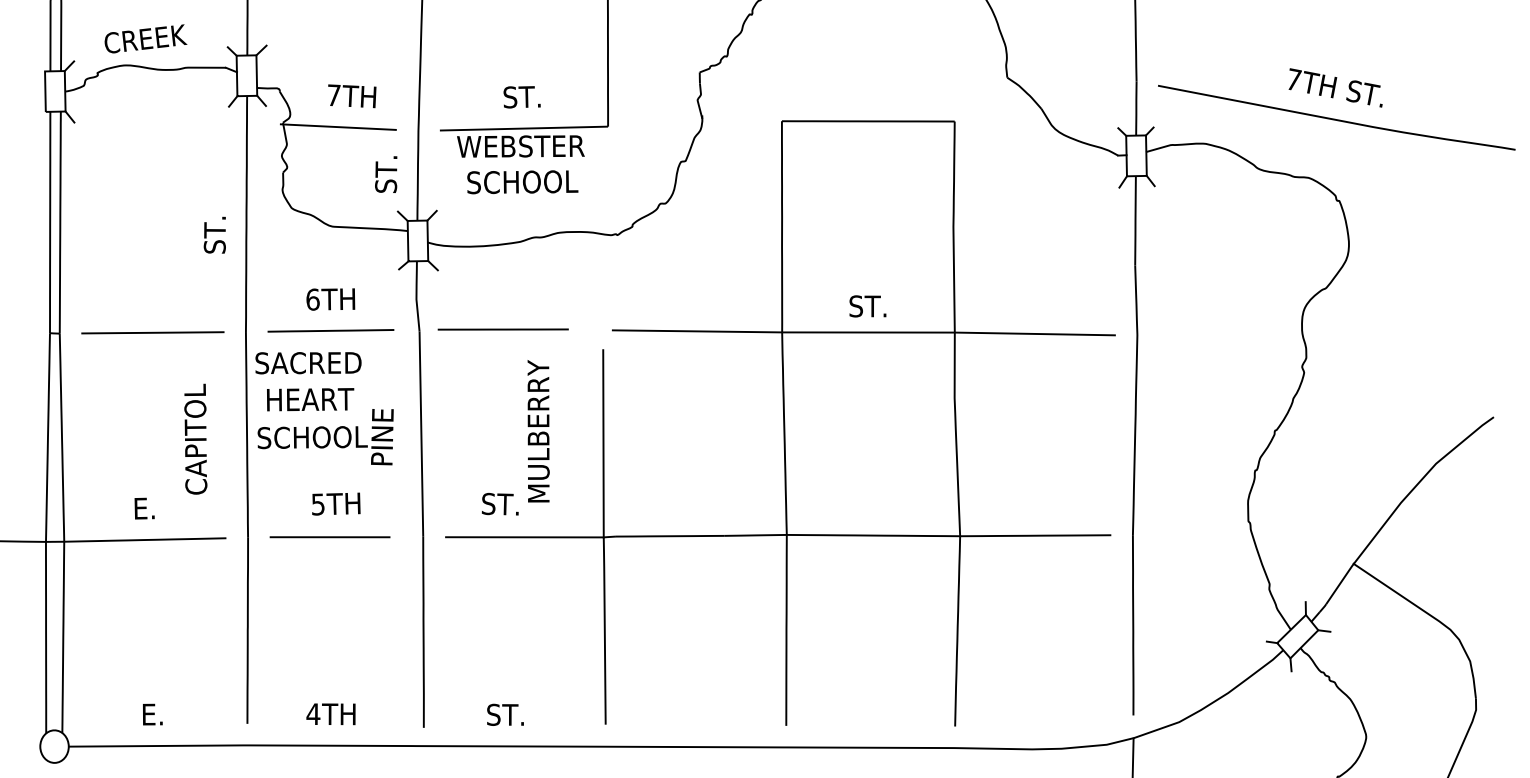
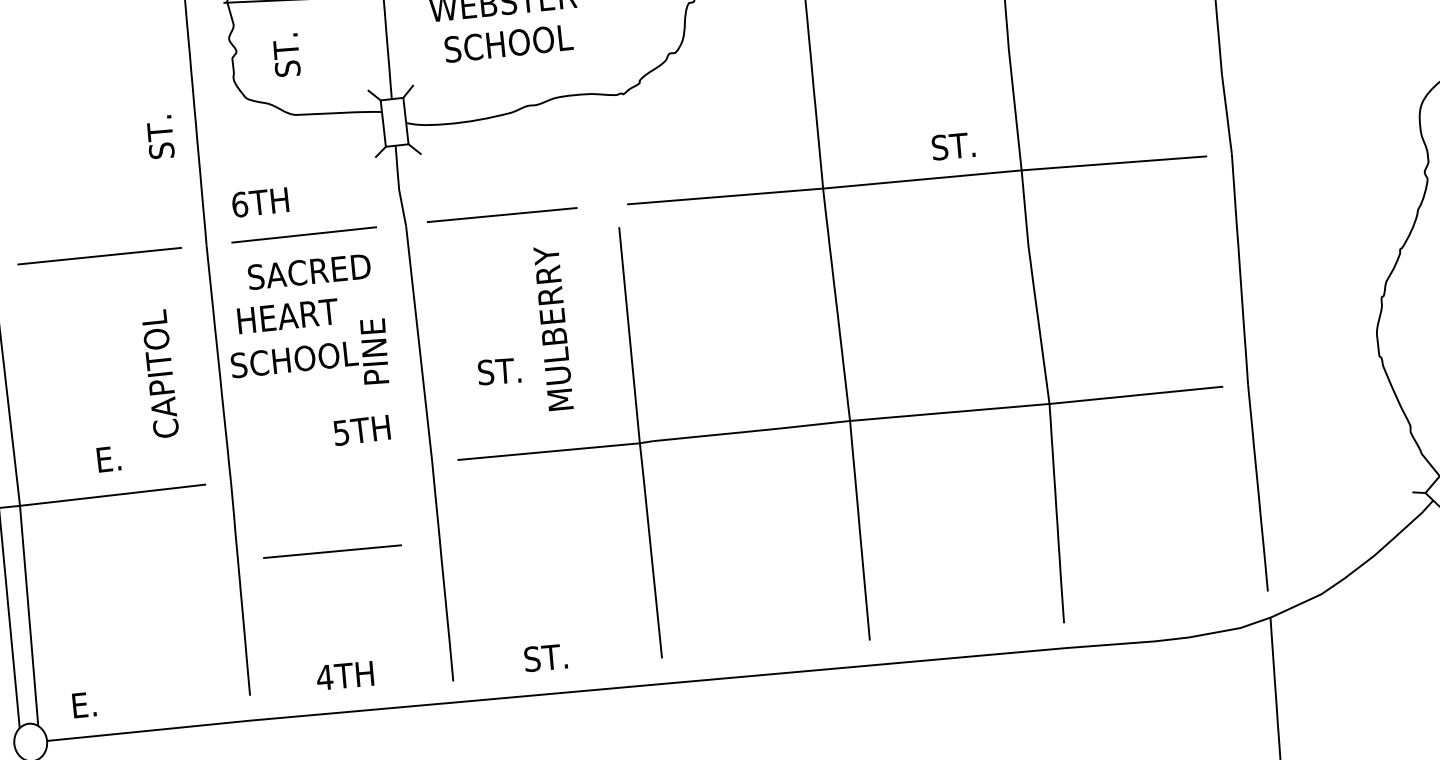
text: (386, 174) -> (286, 55), moved
text: (330, 299) -> (260, 202), moved
text: (867, 306) -> (952, 146), moved
text: (308, 363) -> (309, 272), moved
text: (336, 503) -> (362, 429), moved
text: (499, 504) -> (498, 371), moved
line: (329, 537) -> (331, 552), moved
text: (152, 714) -> (84, 704), moved

